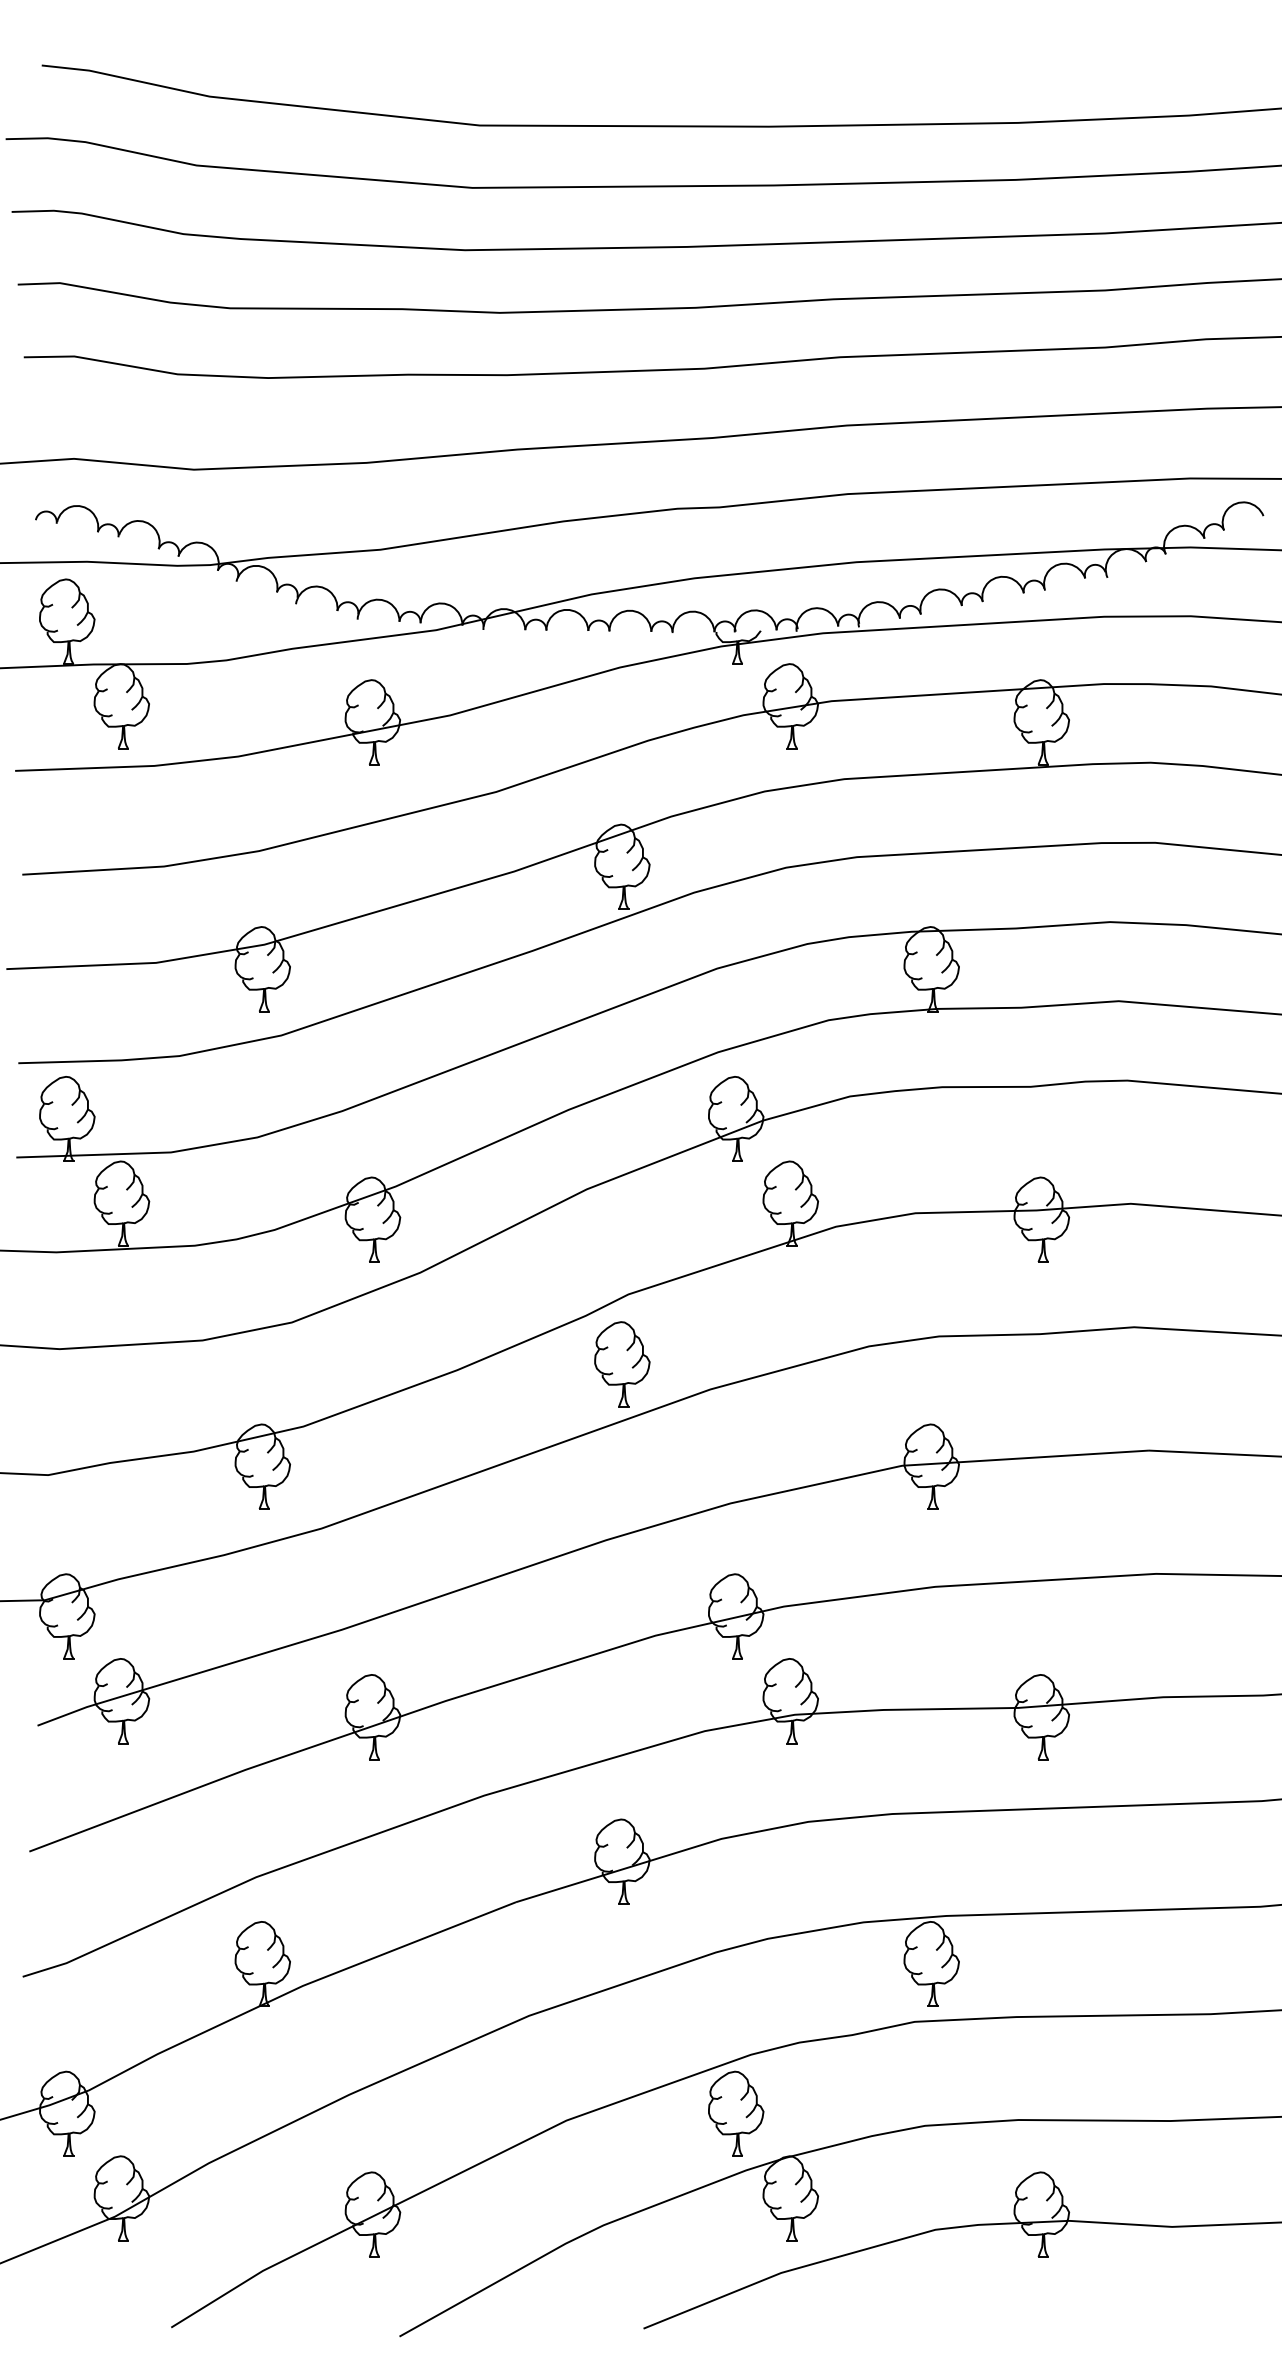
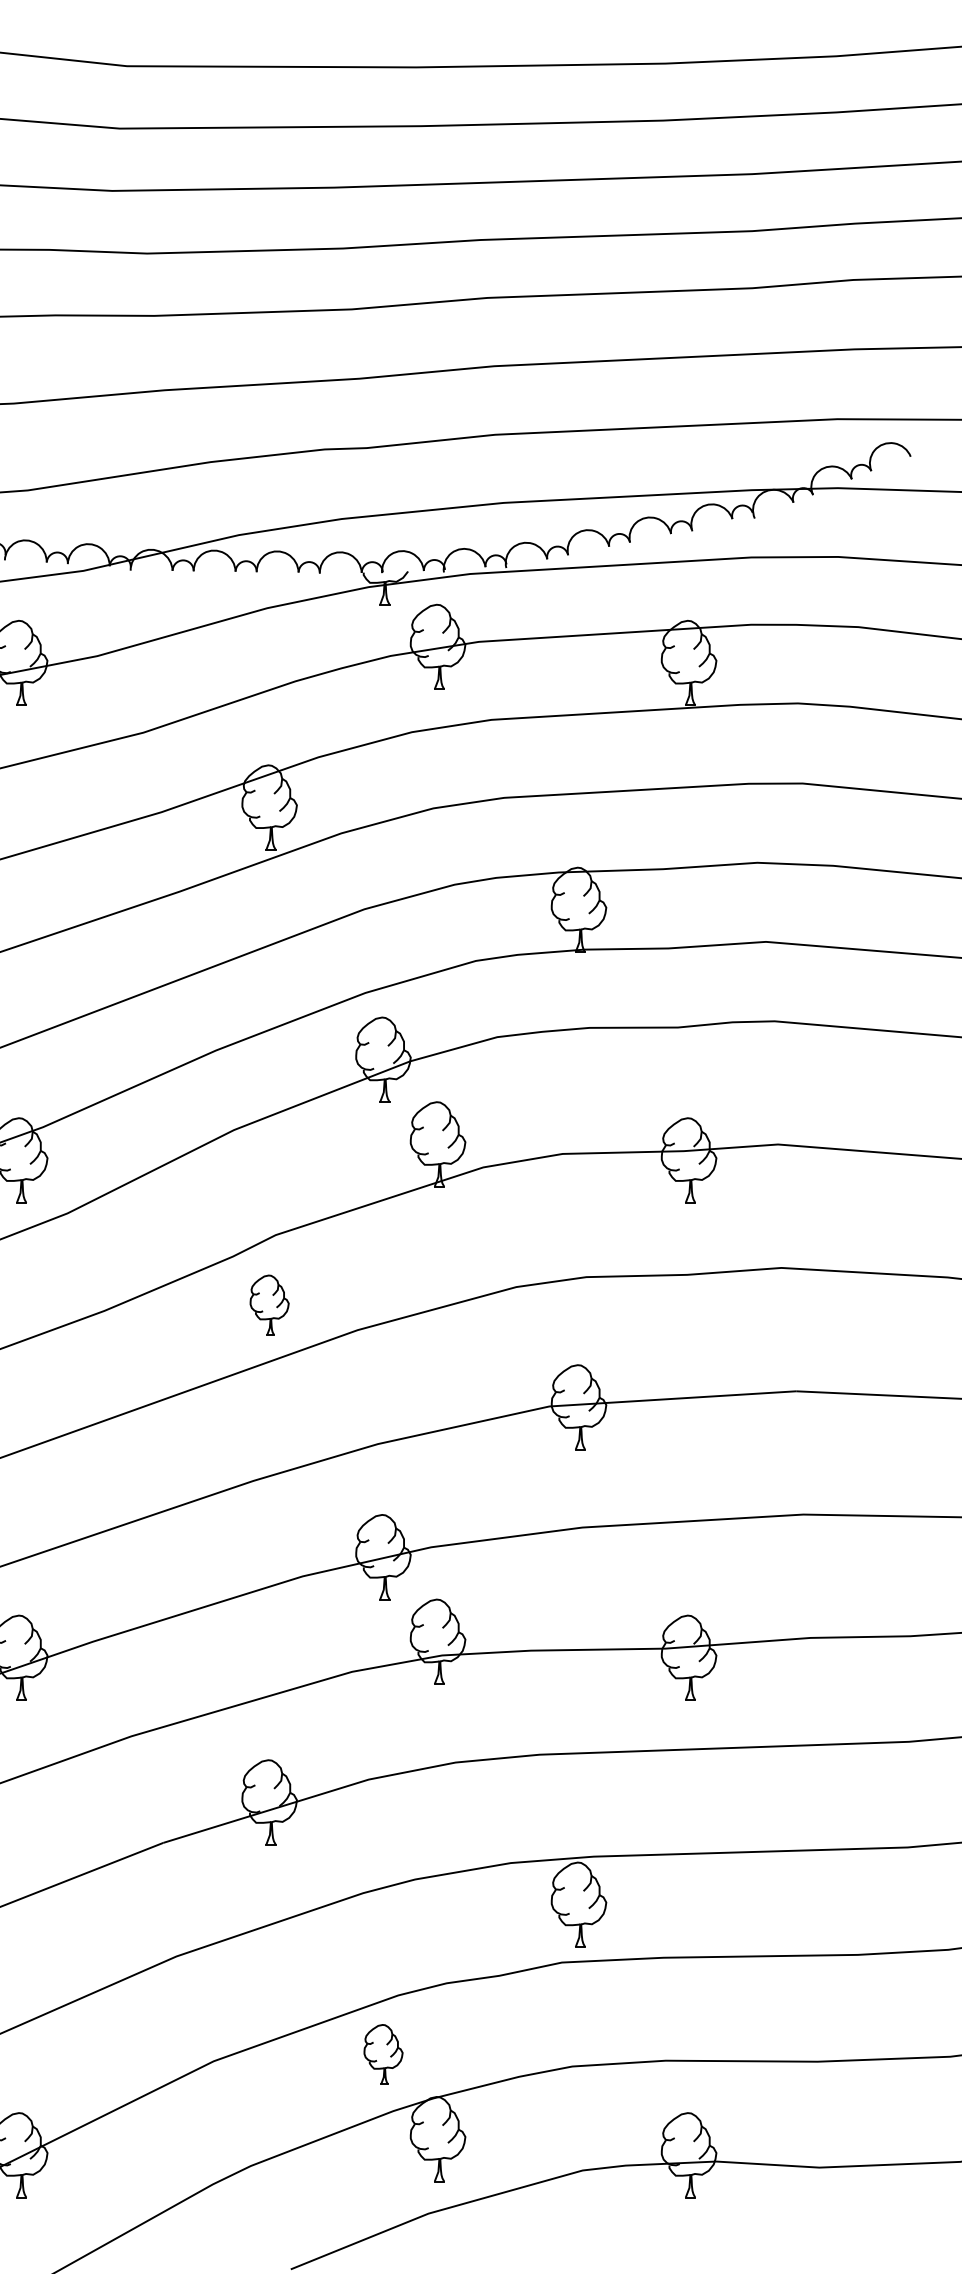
part: (622, 1364) -> (269, 1305), size x0.7
part: (736, 2113) -> (383, 2054), size x0.7

